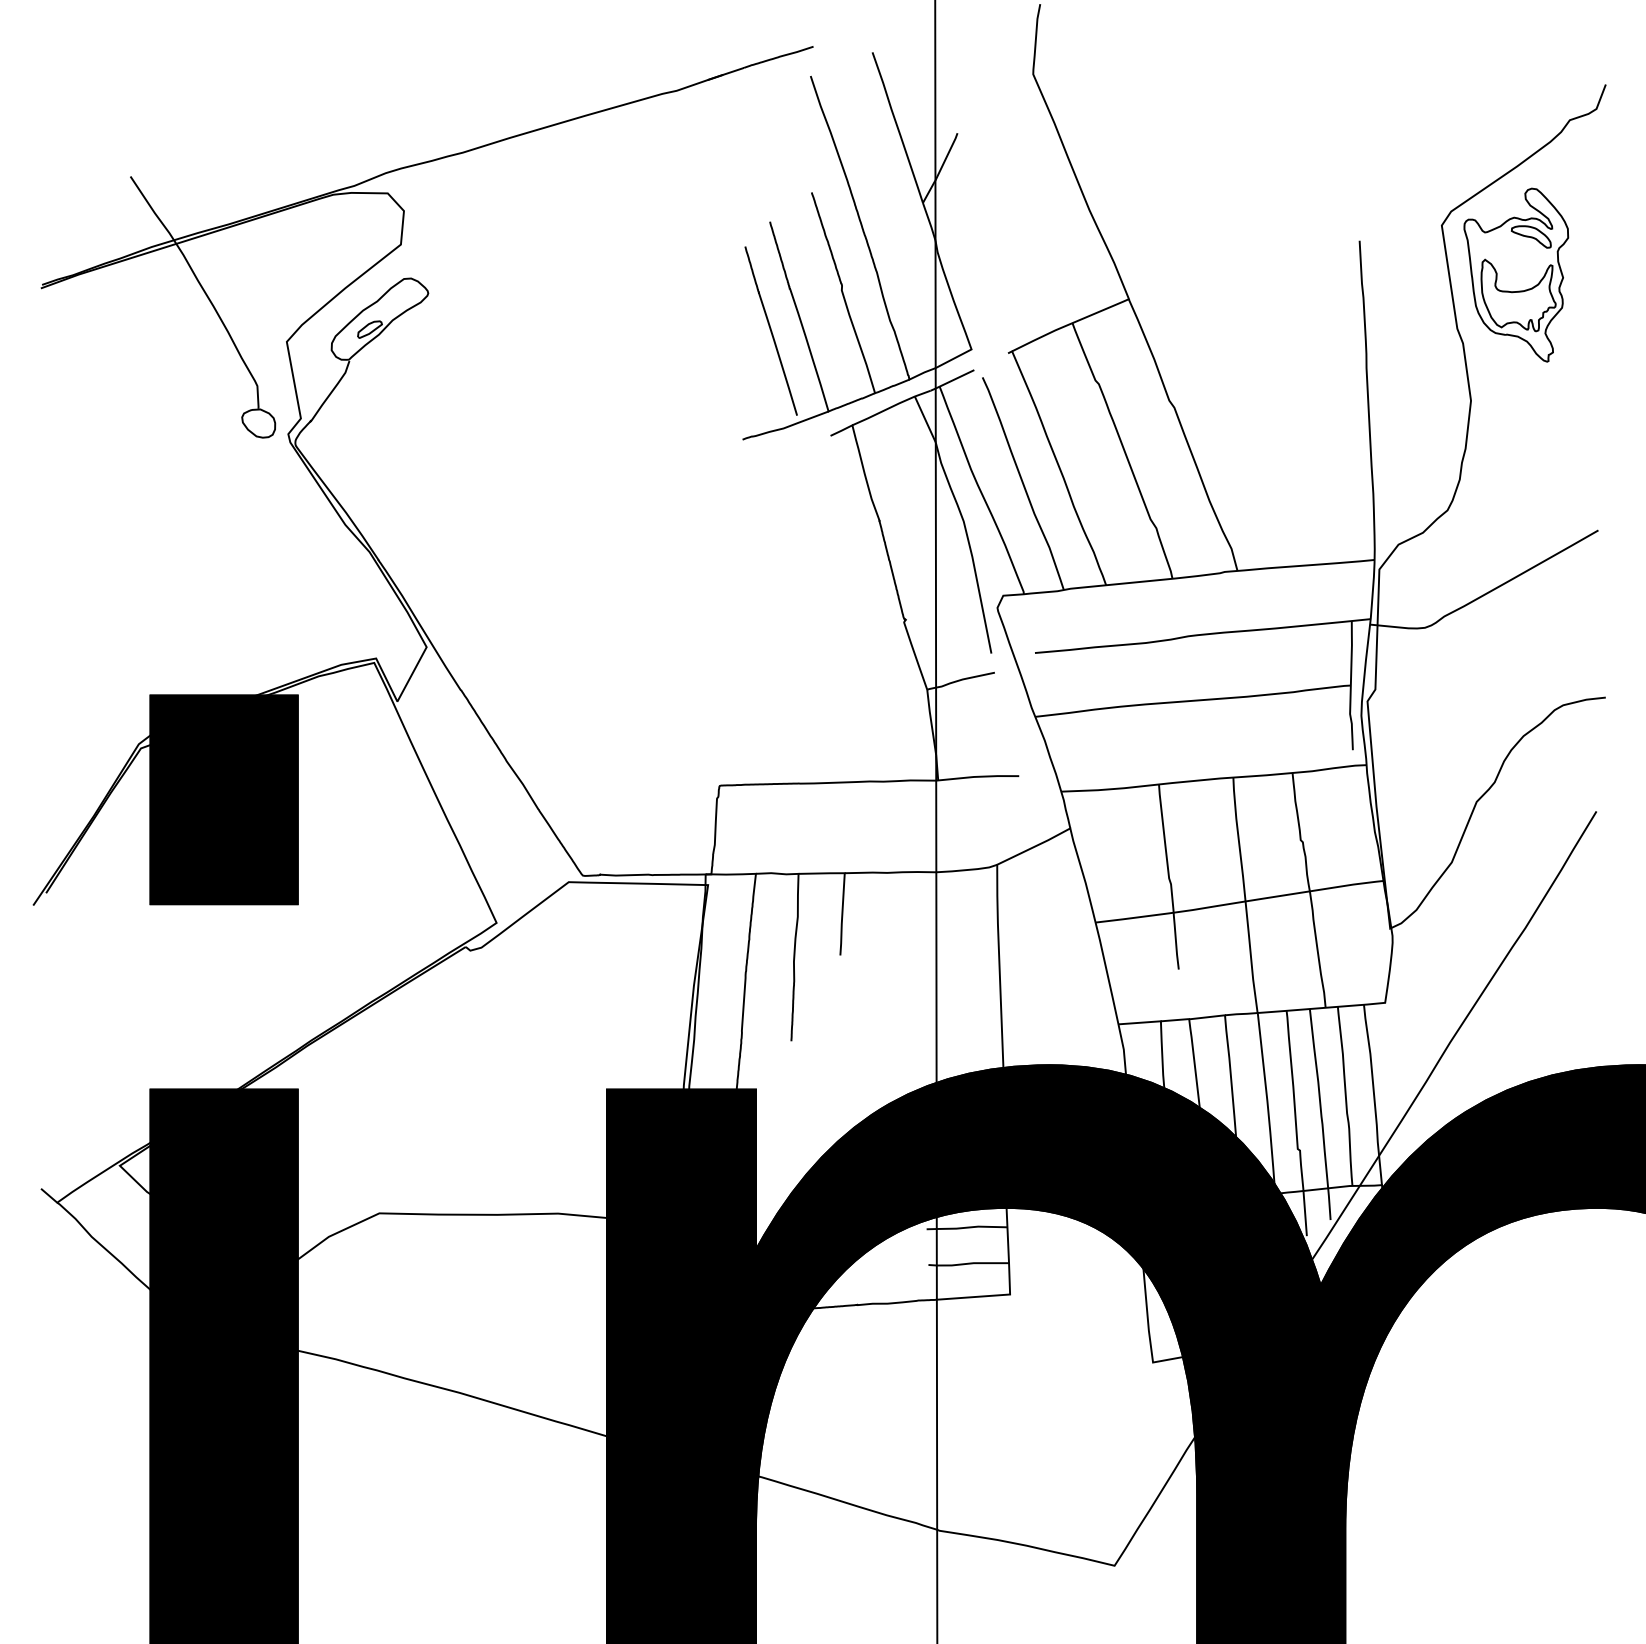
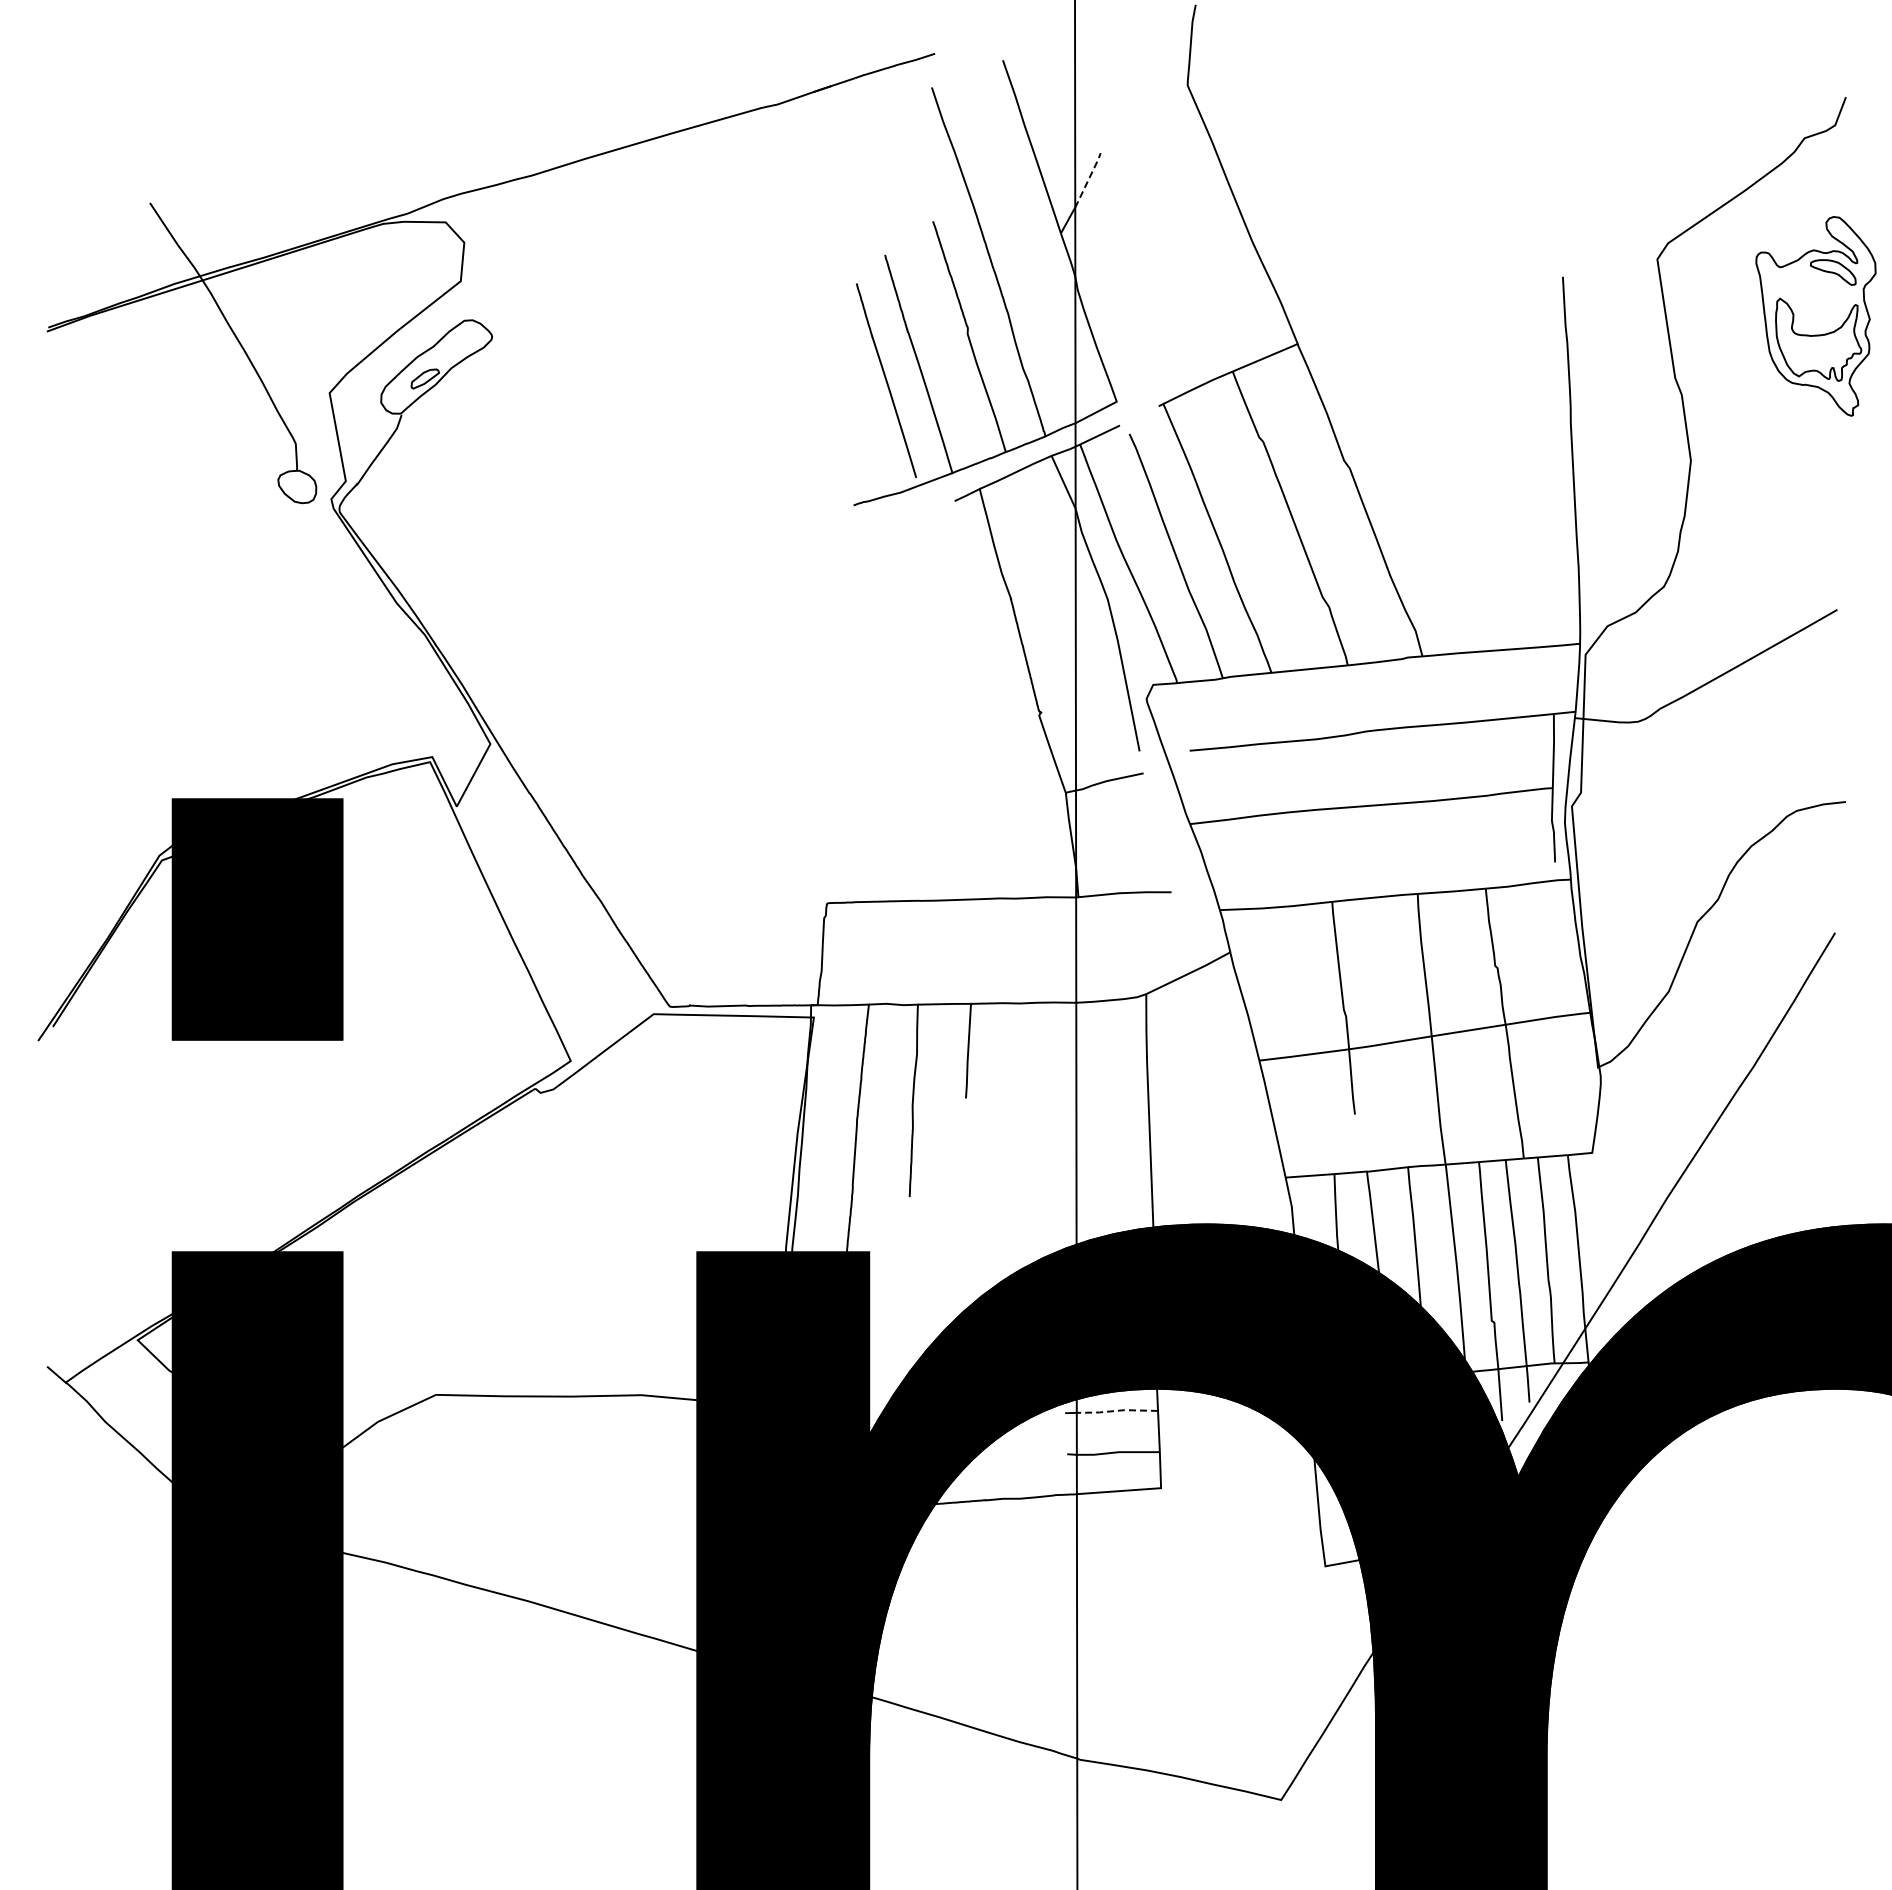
line: (946, 156) -> (1088, 179), solid -> dashed
part: (1515, 275) -> (1815, 316), moved
line: (971, 1226) -> (1116, 1410), solid -> dashed

